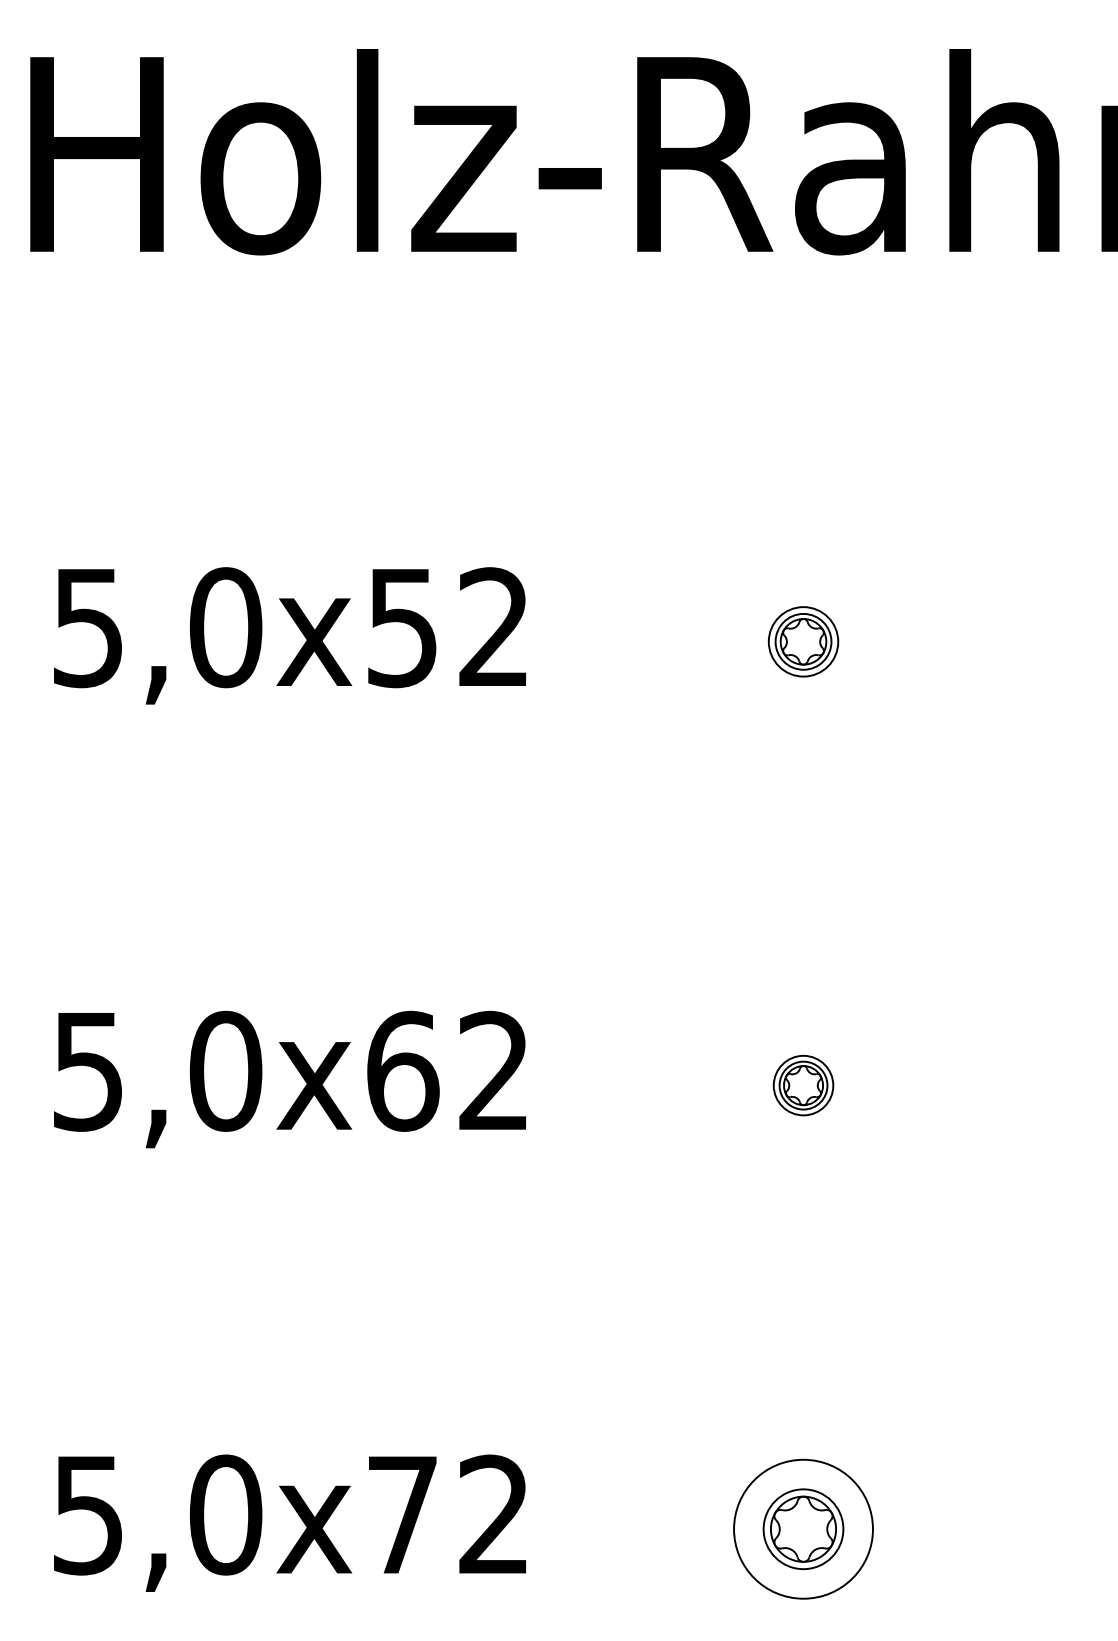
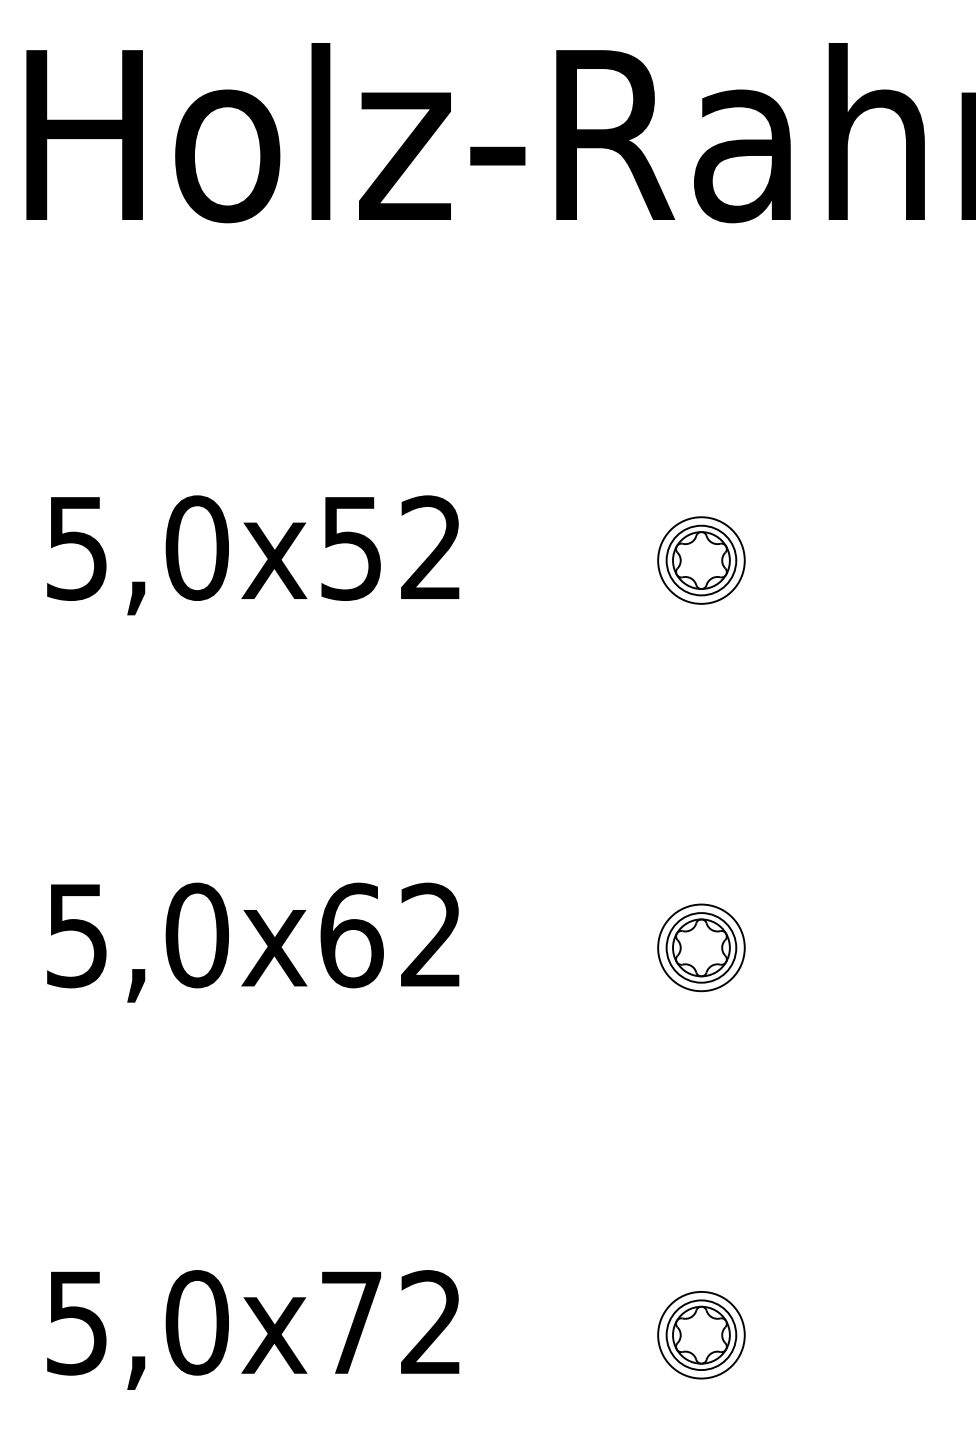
part: (803, 641) -> (701, 560), size x1.43
part: (803, 1085) -> (701, 947), size x1.67
circle: (803, 1528) -> (701, 1334), size x0.71

